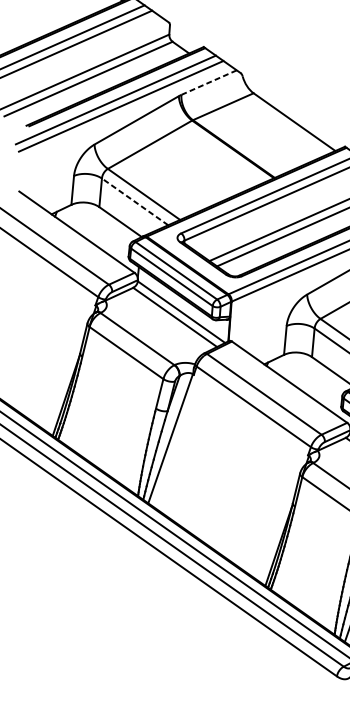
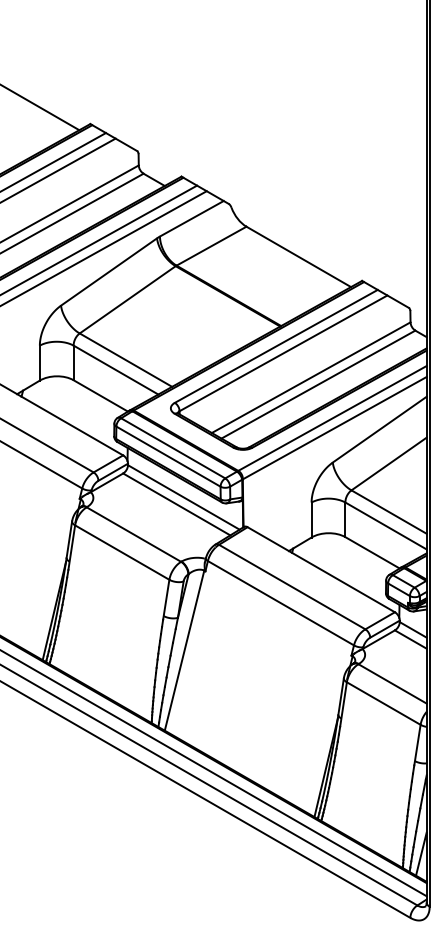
line: (208, 83) -> (191, 219), dashed -> solid
line: (135, 202) -> (116, 370), dashed -> solid

